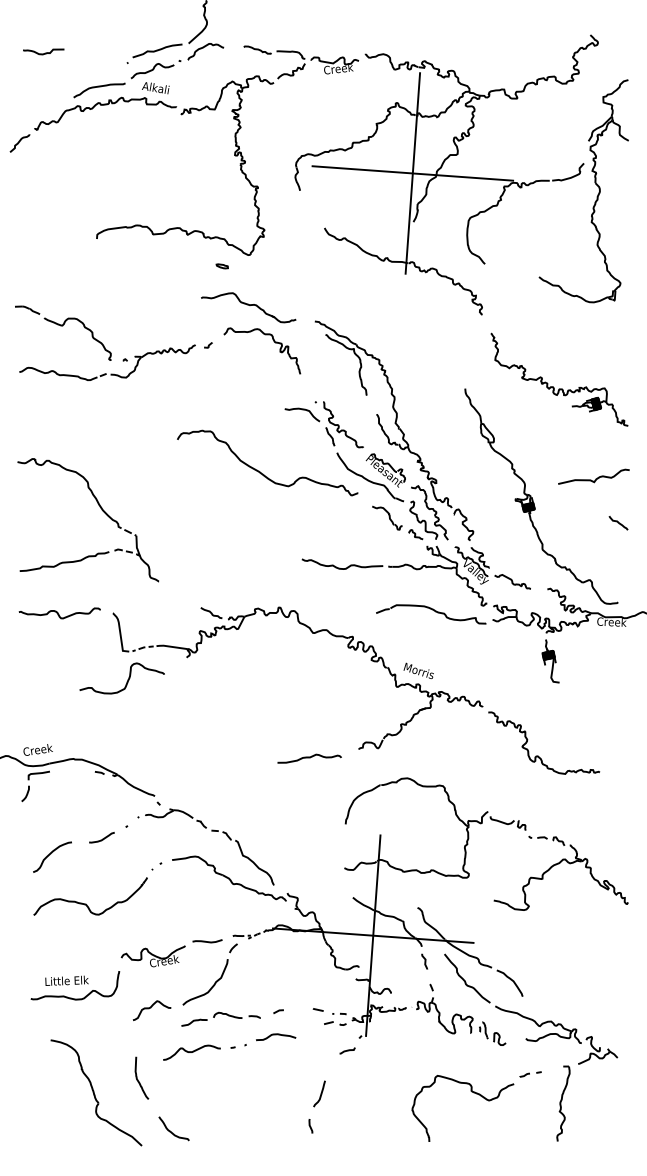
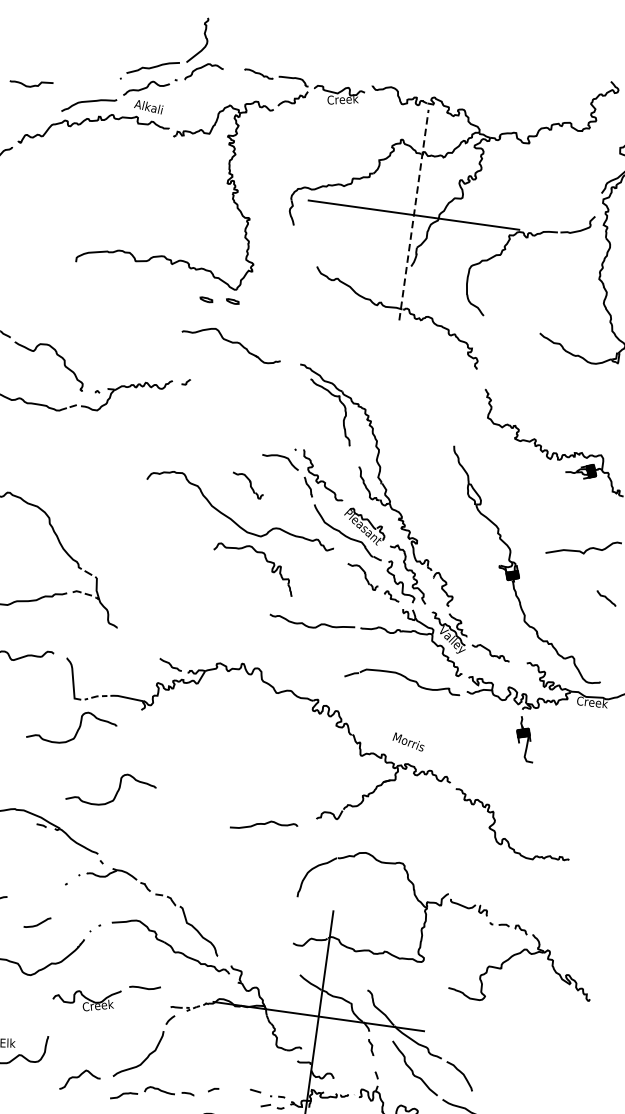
curve: (43, 53) -> (31, 85), moved
line: (412, 173) -> (413, 215), solid -> dashed
part: (246, 266) -> (231, 301), added
part: (273, 341) -> (265, 560), moved
part: (273, 438) -> (248, 485), added
text: (418, 670) -> (408, 741), moved
curve: (167, 737) -> (115, 793), added
curve: (102, 838) -> (38, 923), moved
part: (171, 953) -> (106, 998), moved

